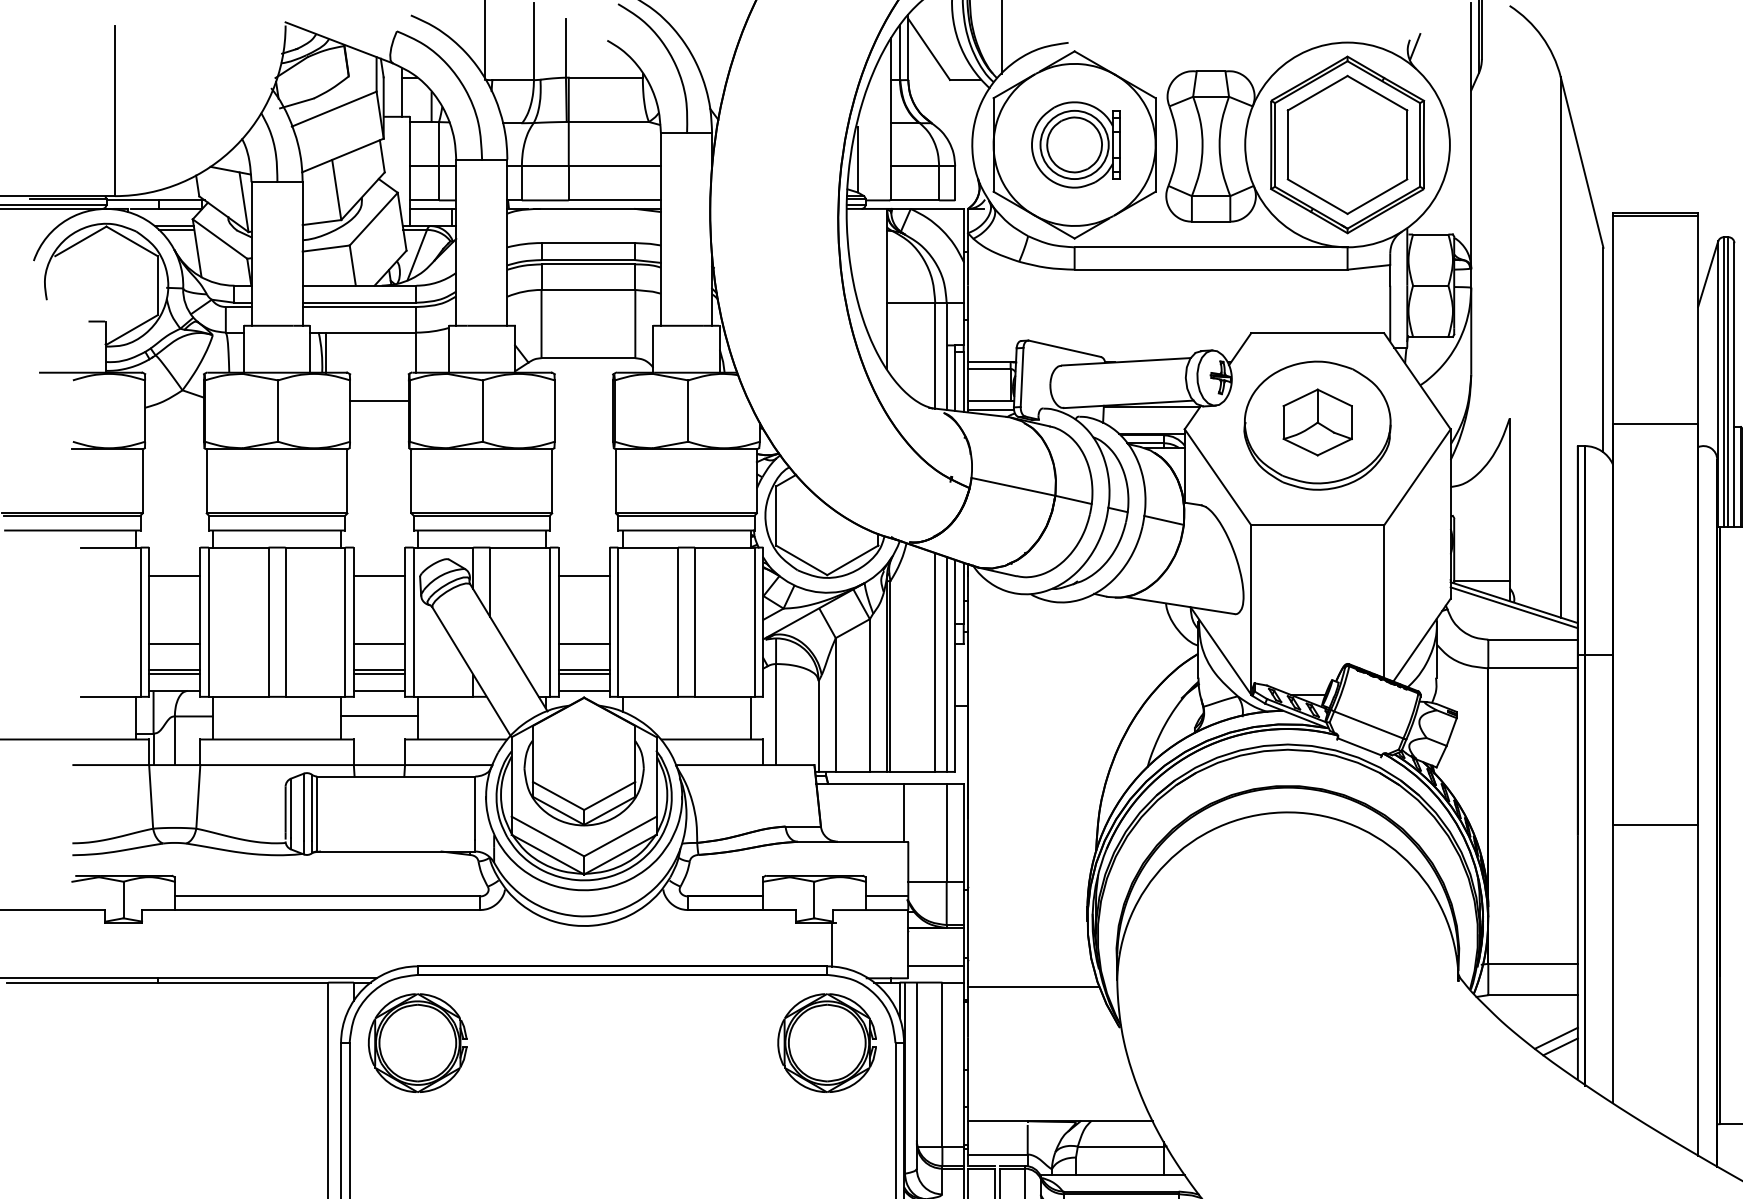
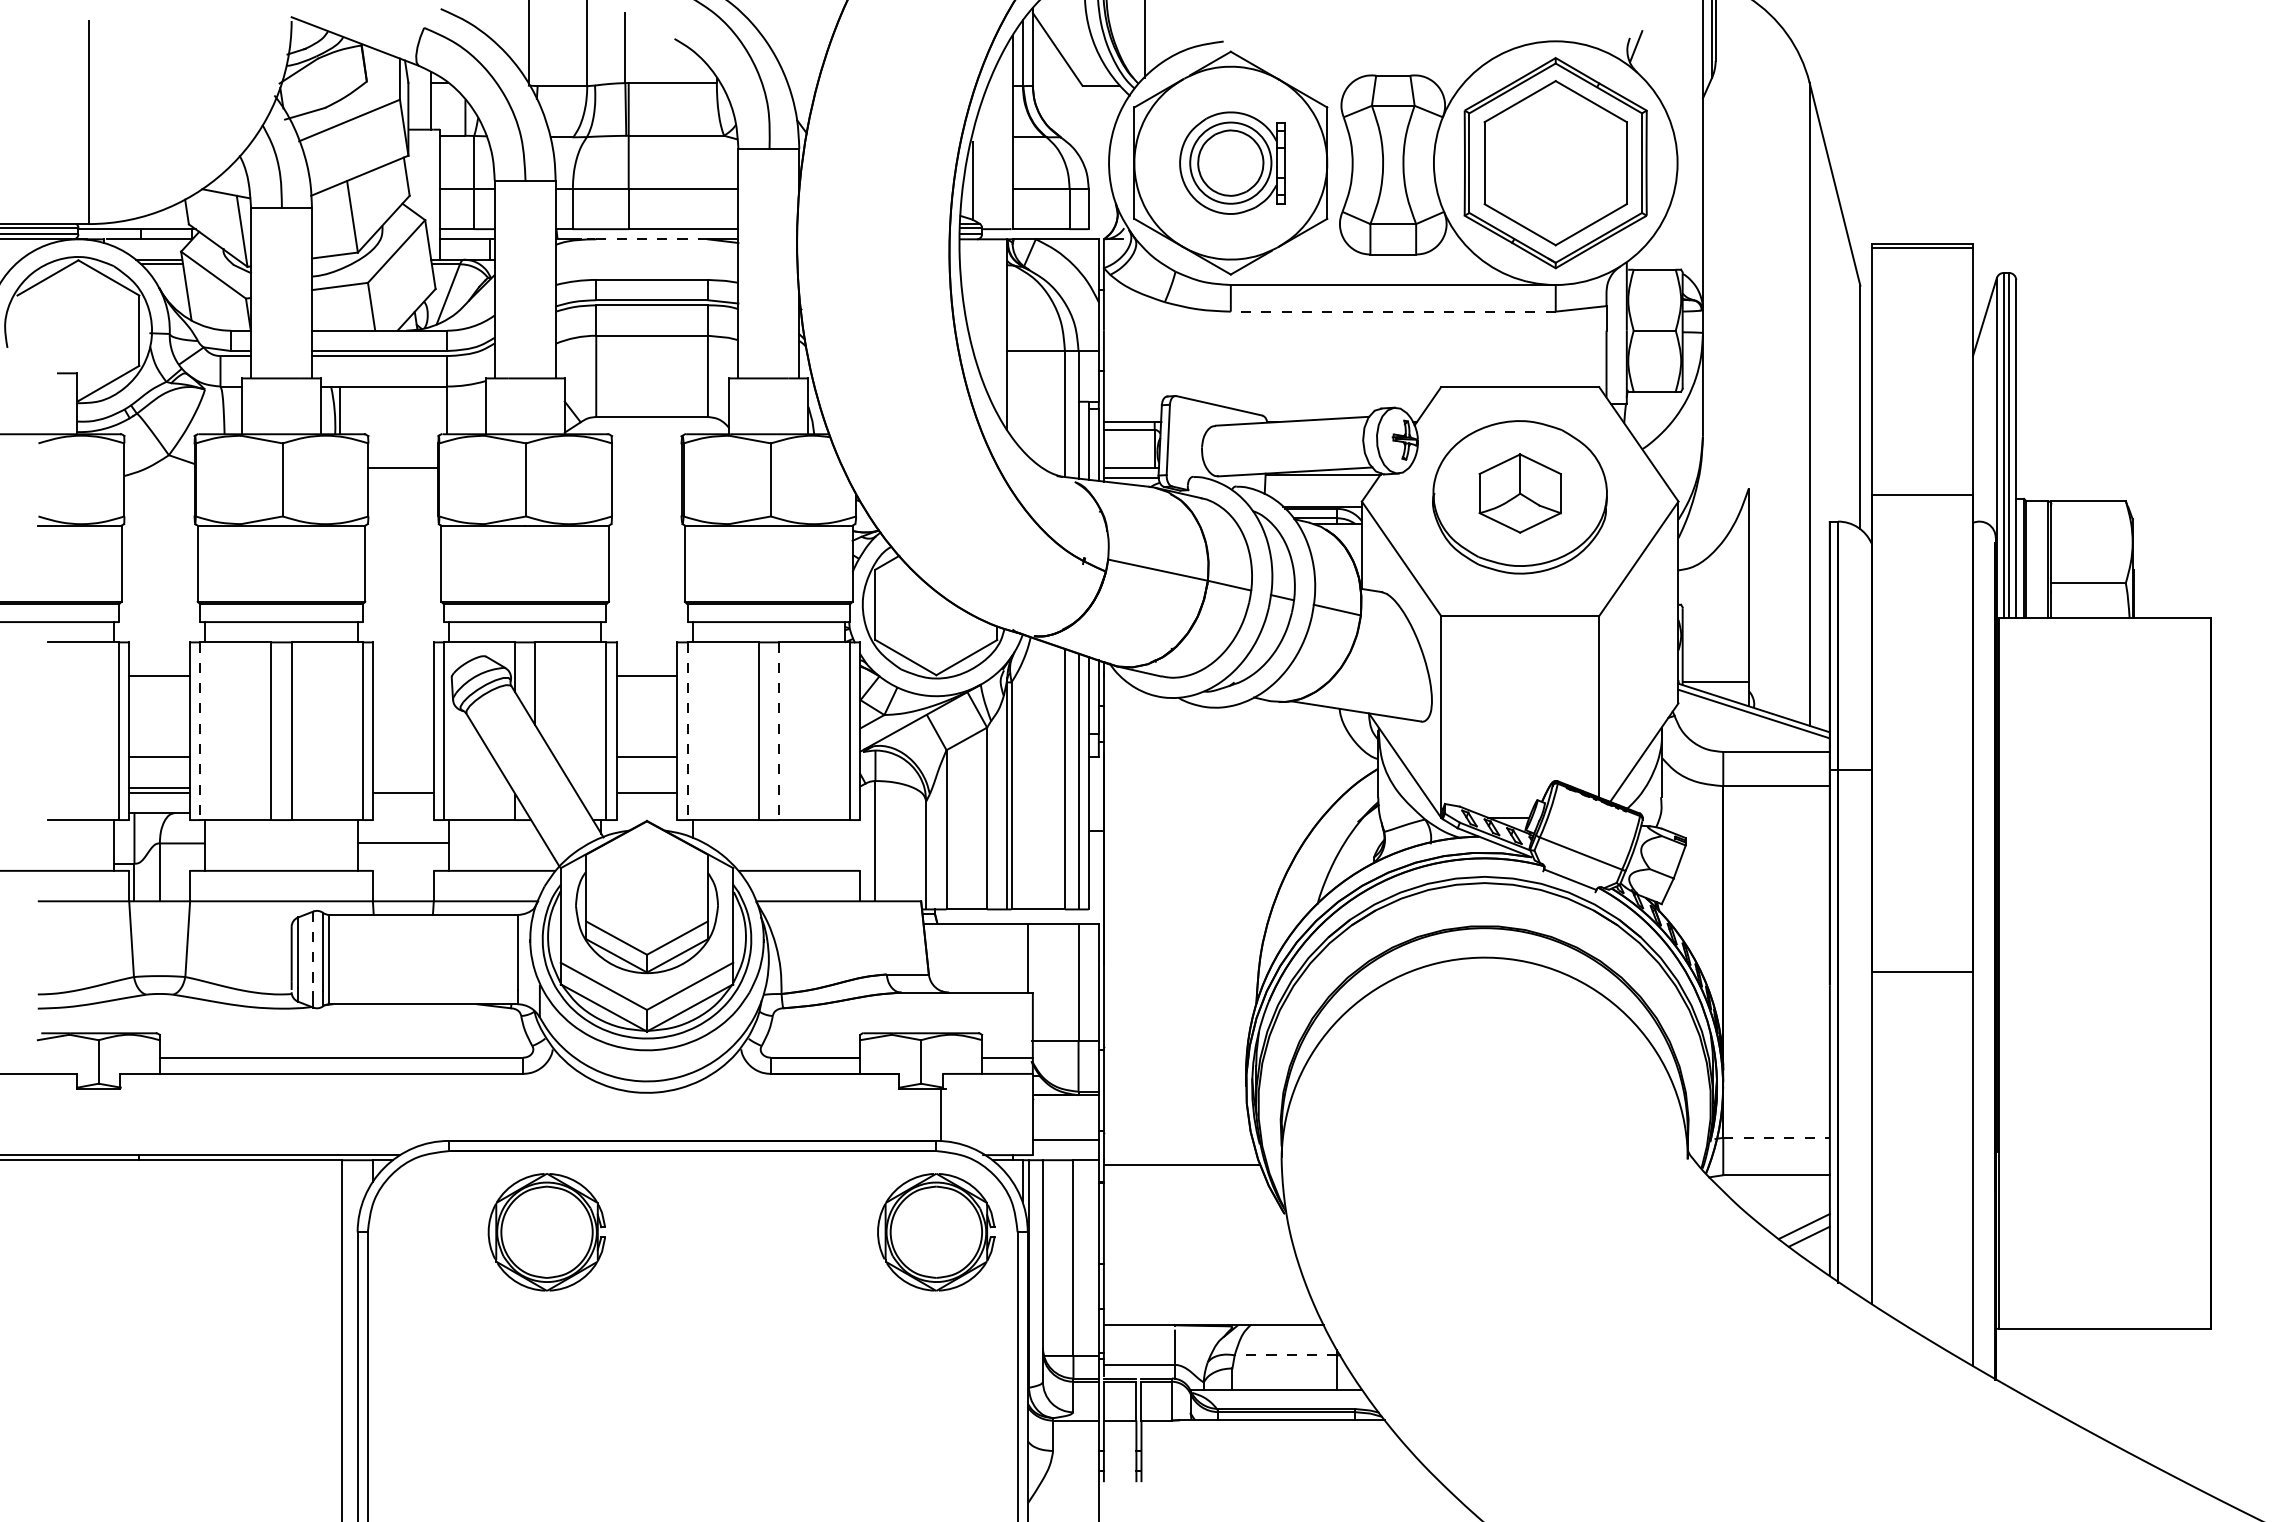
line: (588, 209) -> (652, 239), solid -> dashed
line: (1210, 269) -> (1392, 311), solid -> dashed
line: (378, 575) -> (402, 675), removed
line: (209, 622) -> (200, 731), solid -> dashed
line: (618, 622) -> (687, 731), solid -> dashed
line: (695, 622) -> (779, 731), solid -> dashed
line: (378, 644) -> (402, 757), removed
line: (378, 669) -> (402, 787), removed
line: (583, 669) -> (646, 787), removed
line: (378, 690) -> (402, 812), removed
line: (583, 690) -> (646, 812), removed
line: (750, 718) -> (845, 845), removed
line: (303, 808) -> (313, 952), solid -> dashed
line: (1533, 963) -> (1777, 1137), solid -> dashed
part: (417, 1043) -> (546, 1232), moved
line: (1120, 1146) -> (1285, 1355), solid -> dashed

